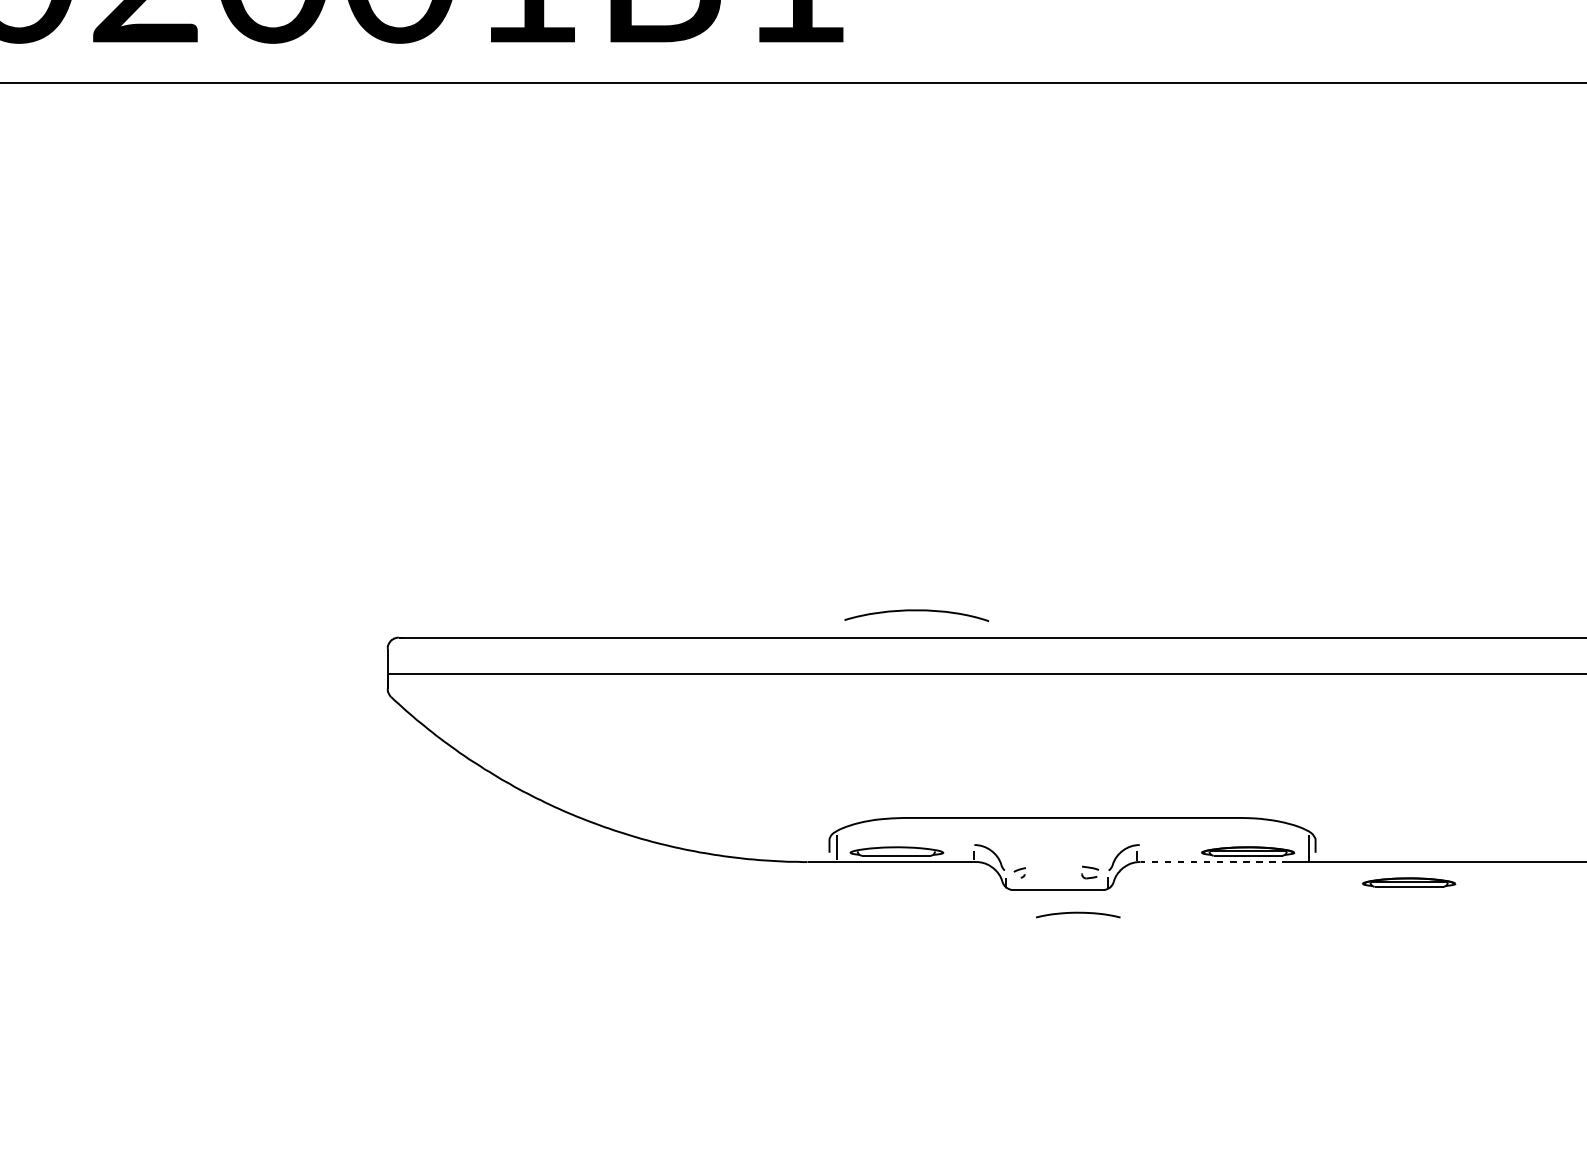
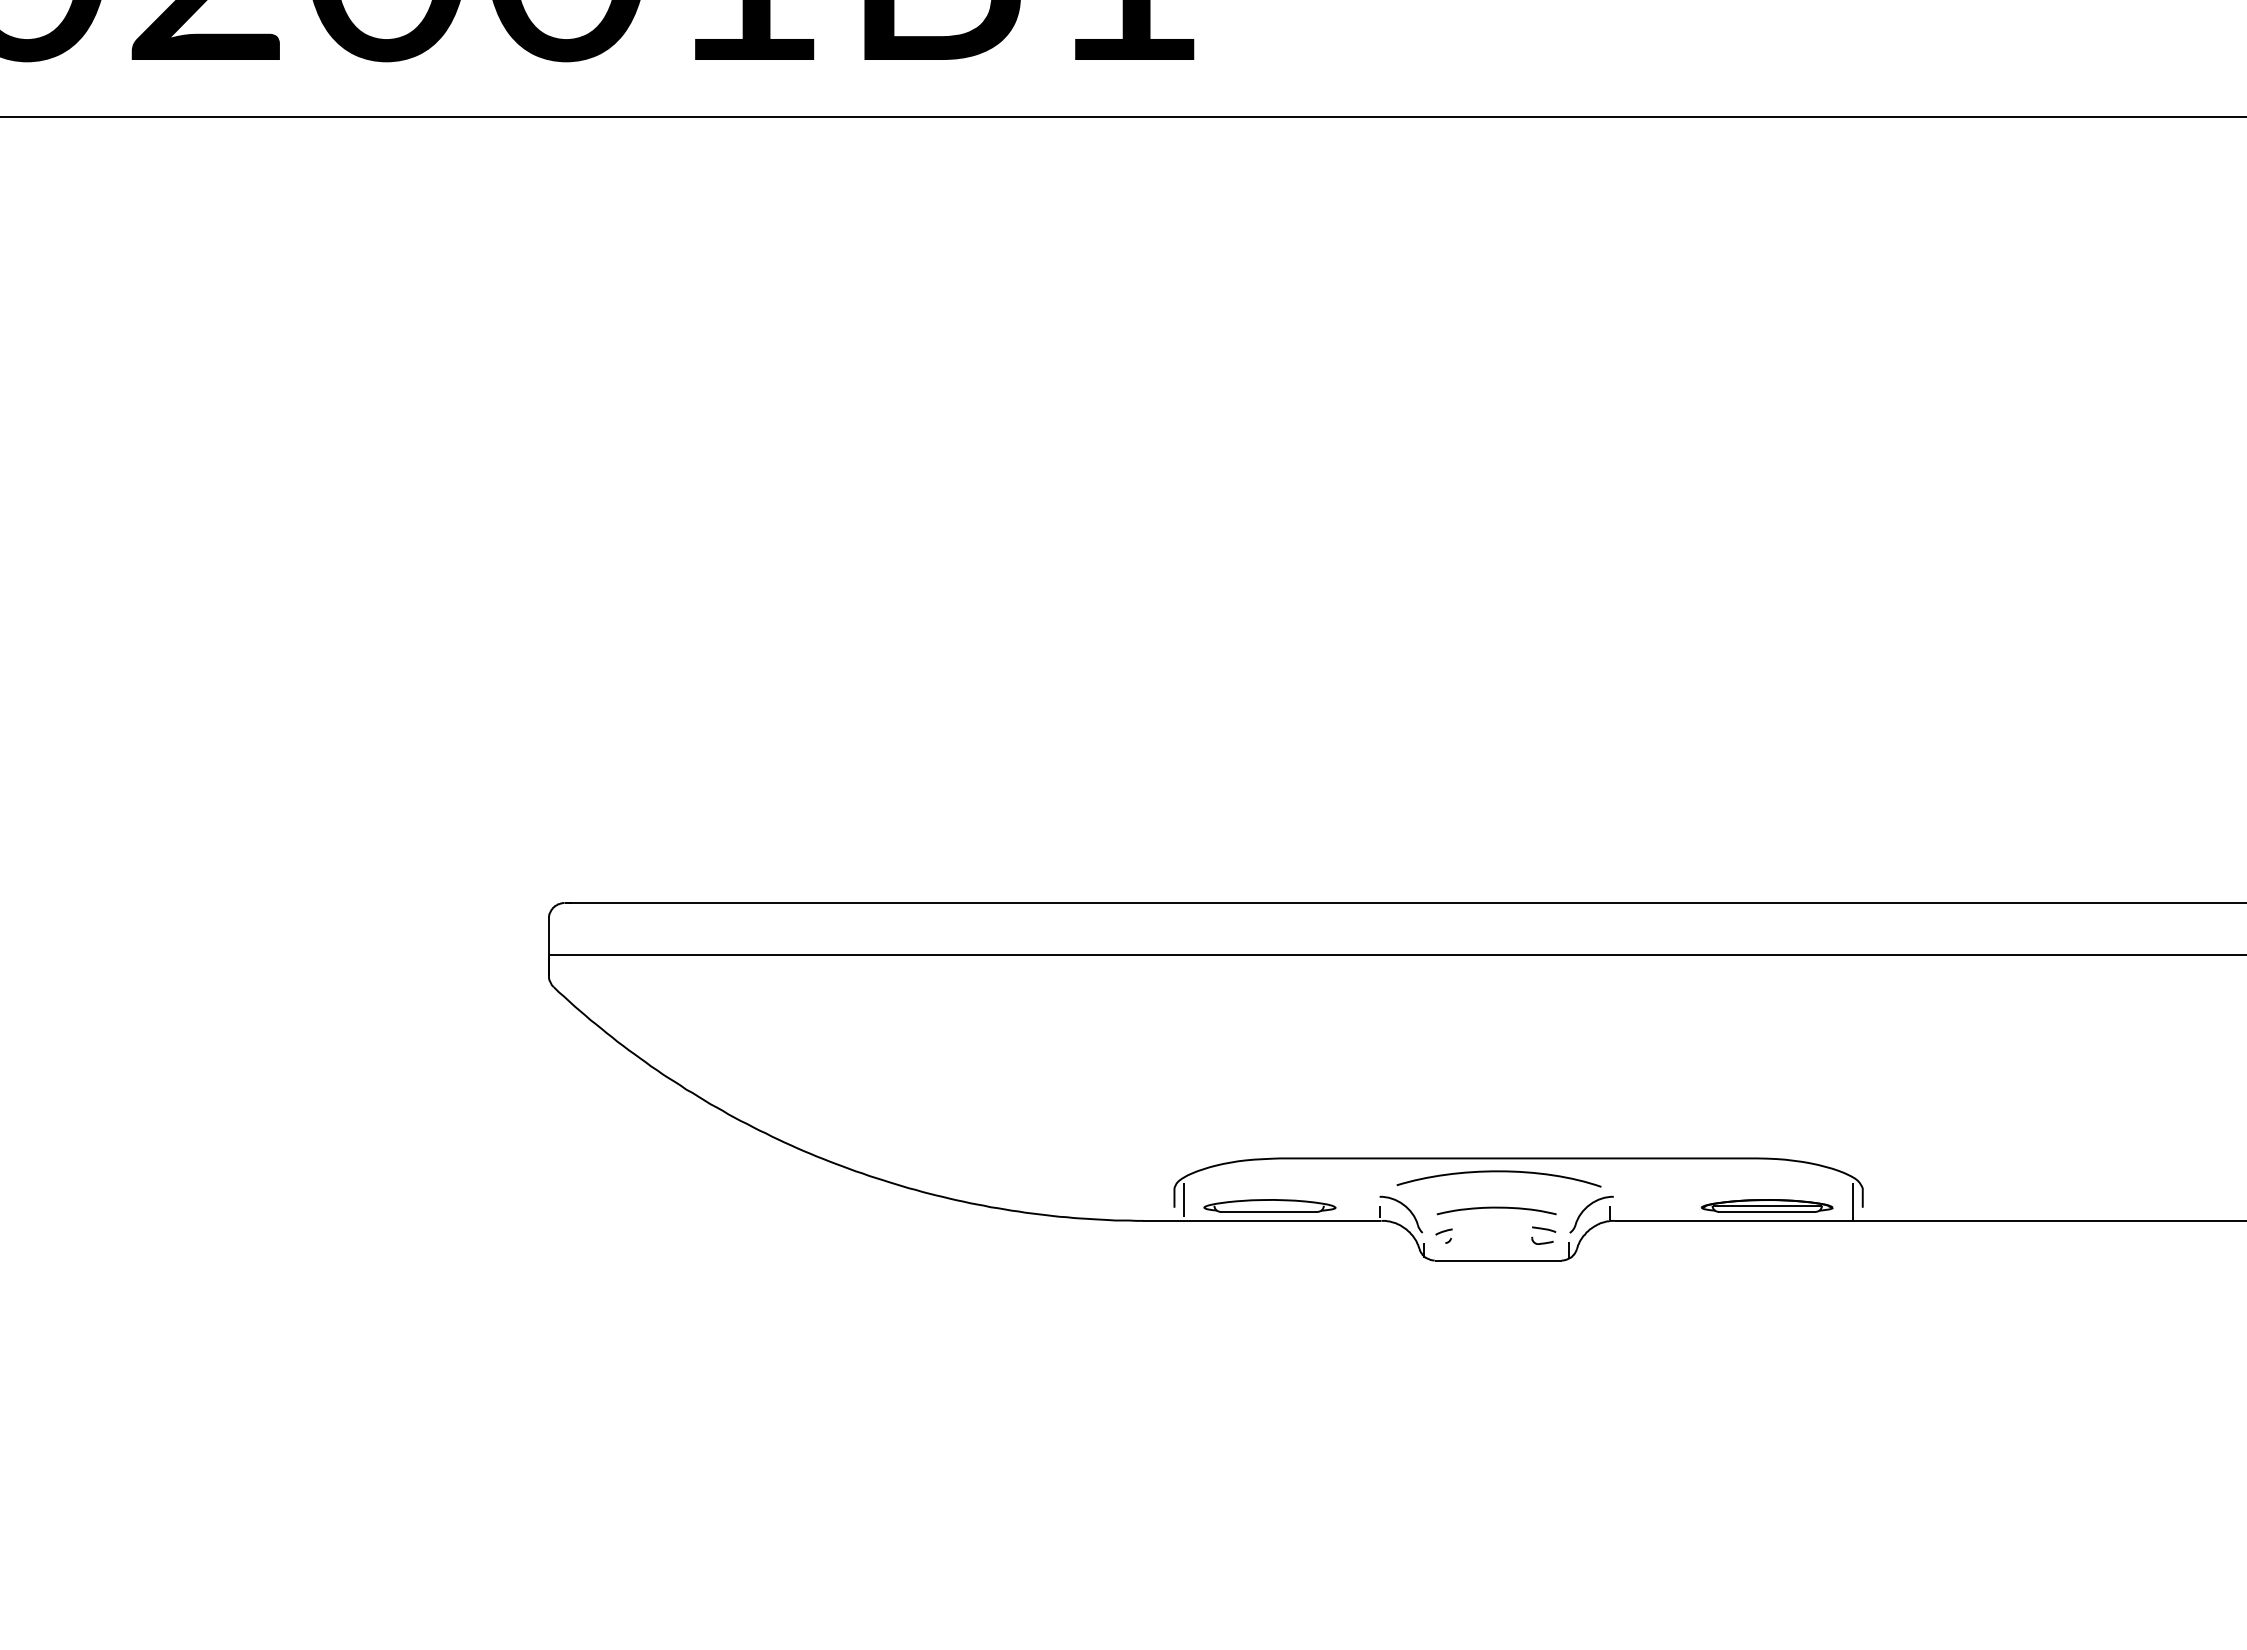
curve: (916, 611) -> (1498, 1172), moved
line: (1214, 861) -> (1719, 1220), dashed -> solid
part: (1408, 882) -> (1994, 1249), removed
curve: (1078, 913) -> (1496, 1208), moved

